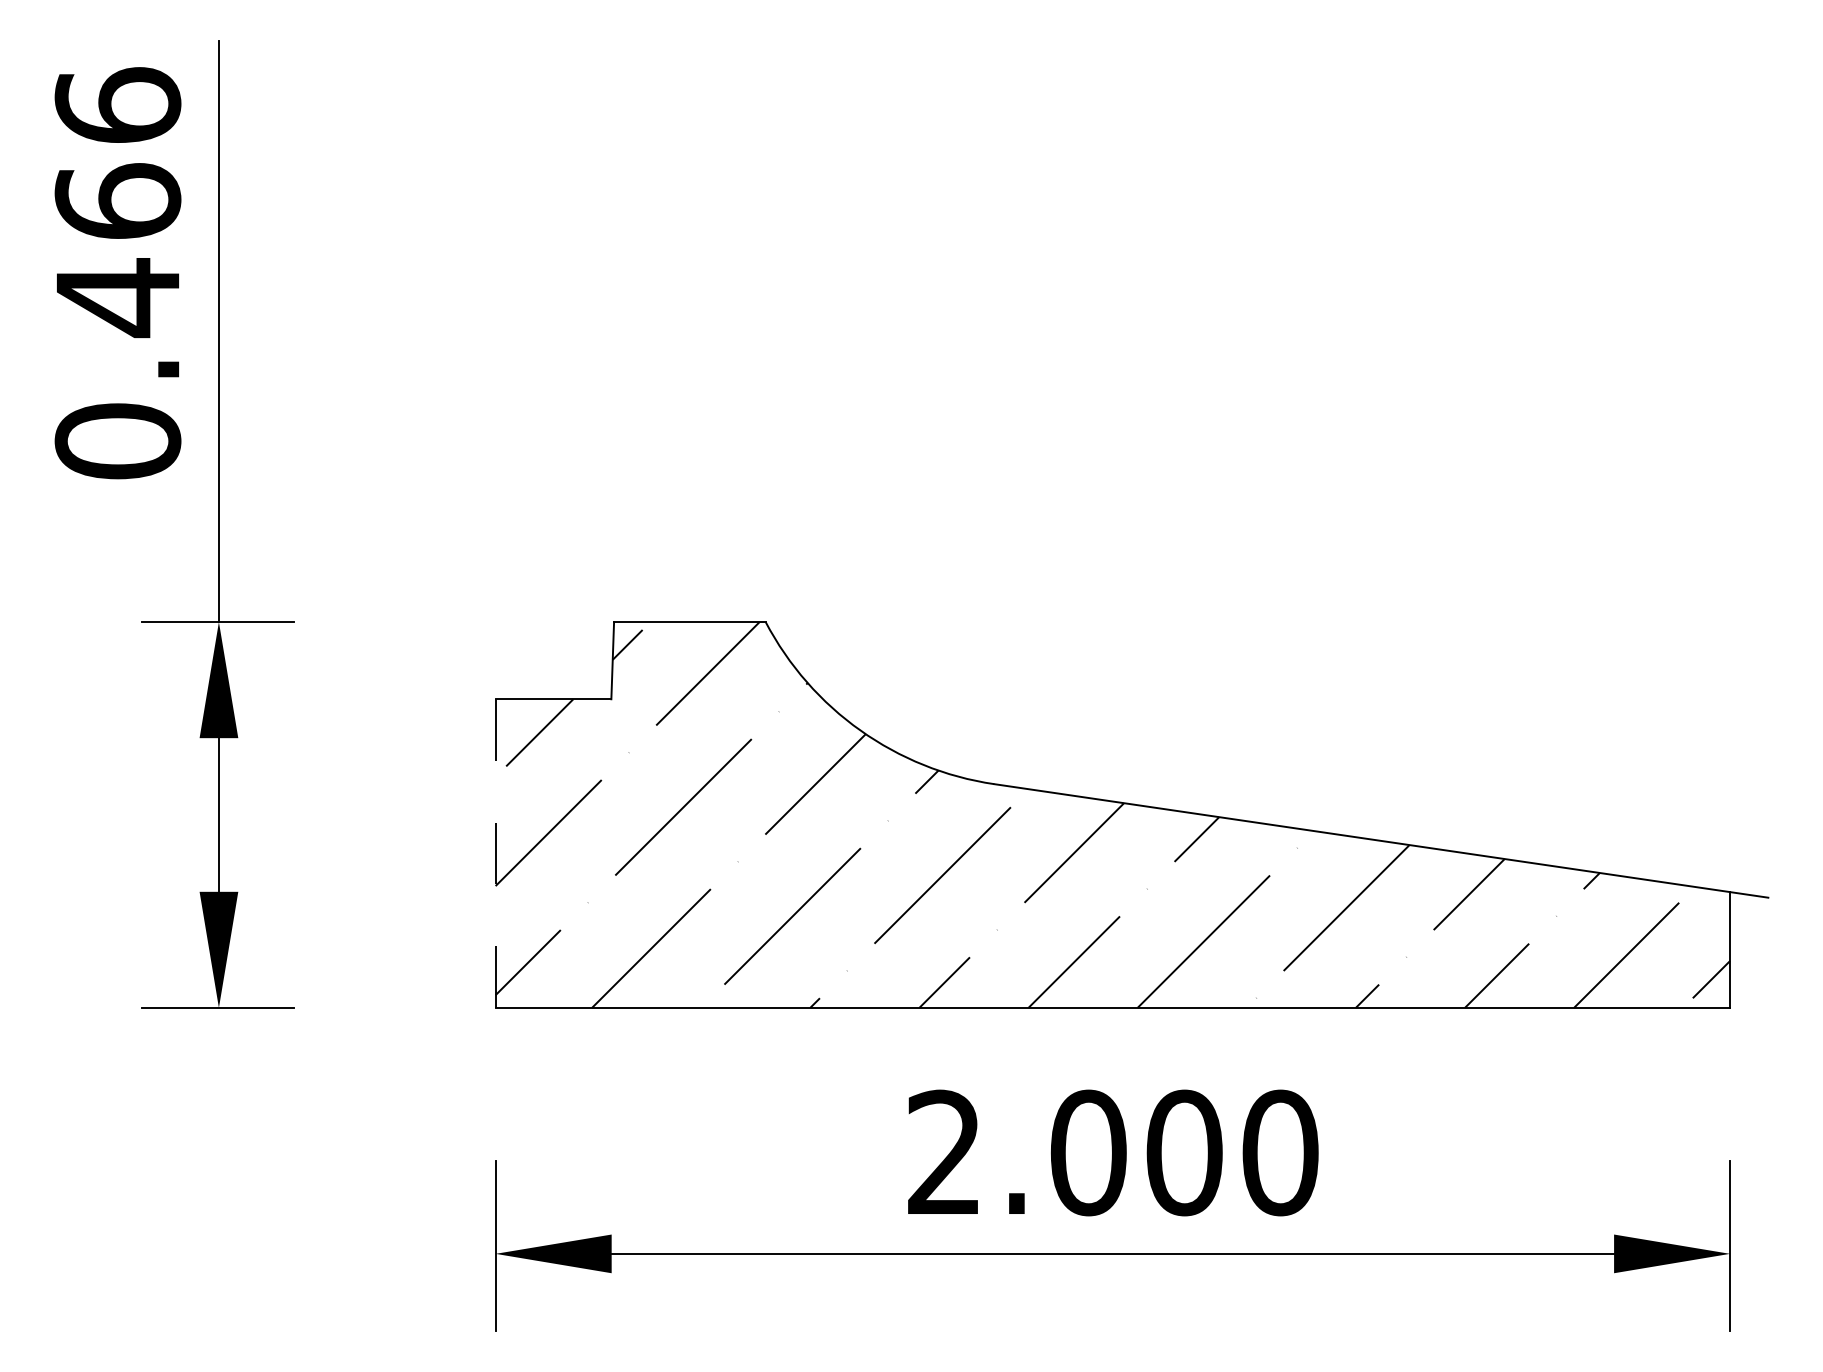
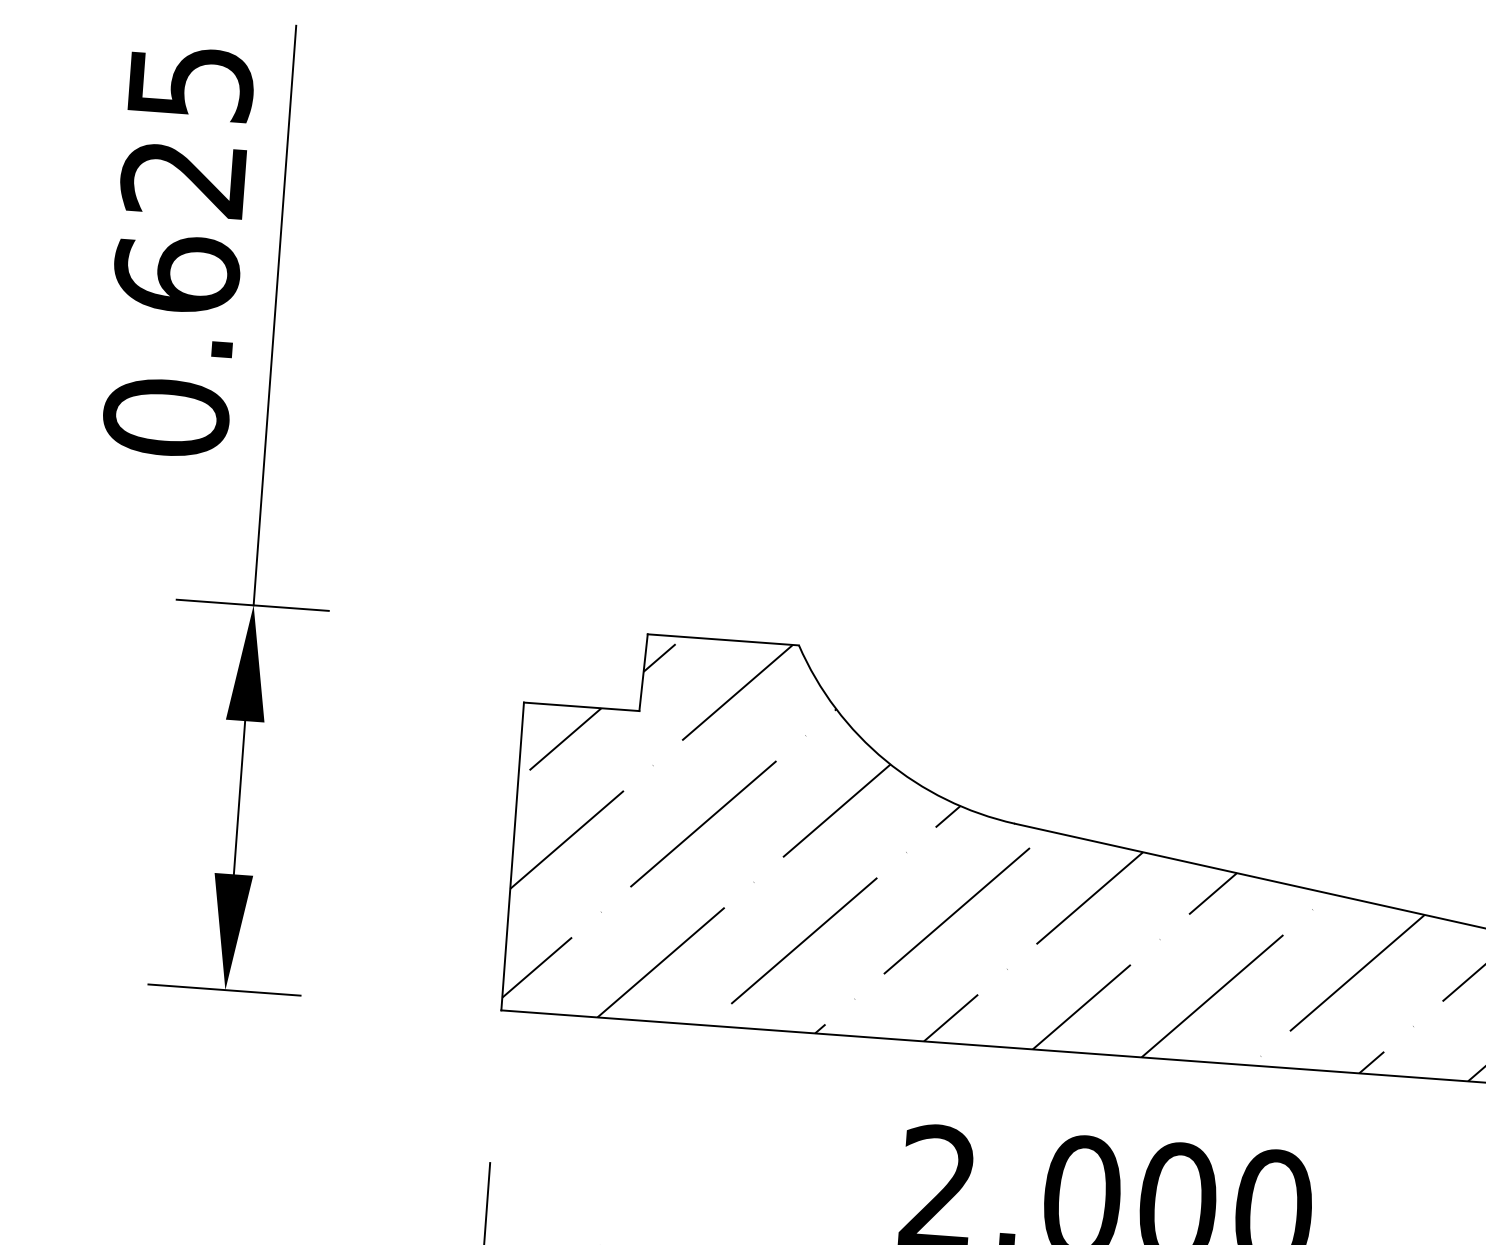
text: (117, 202) -> (183, 179), 0.466 -> 0.625
line: (495, 853) -> (512, 856), dashed -> solid

